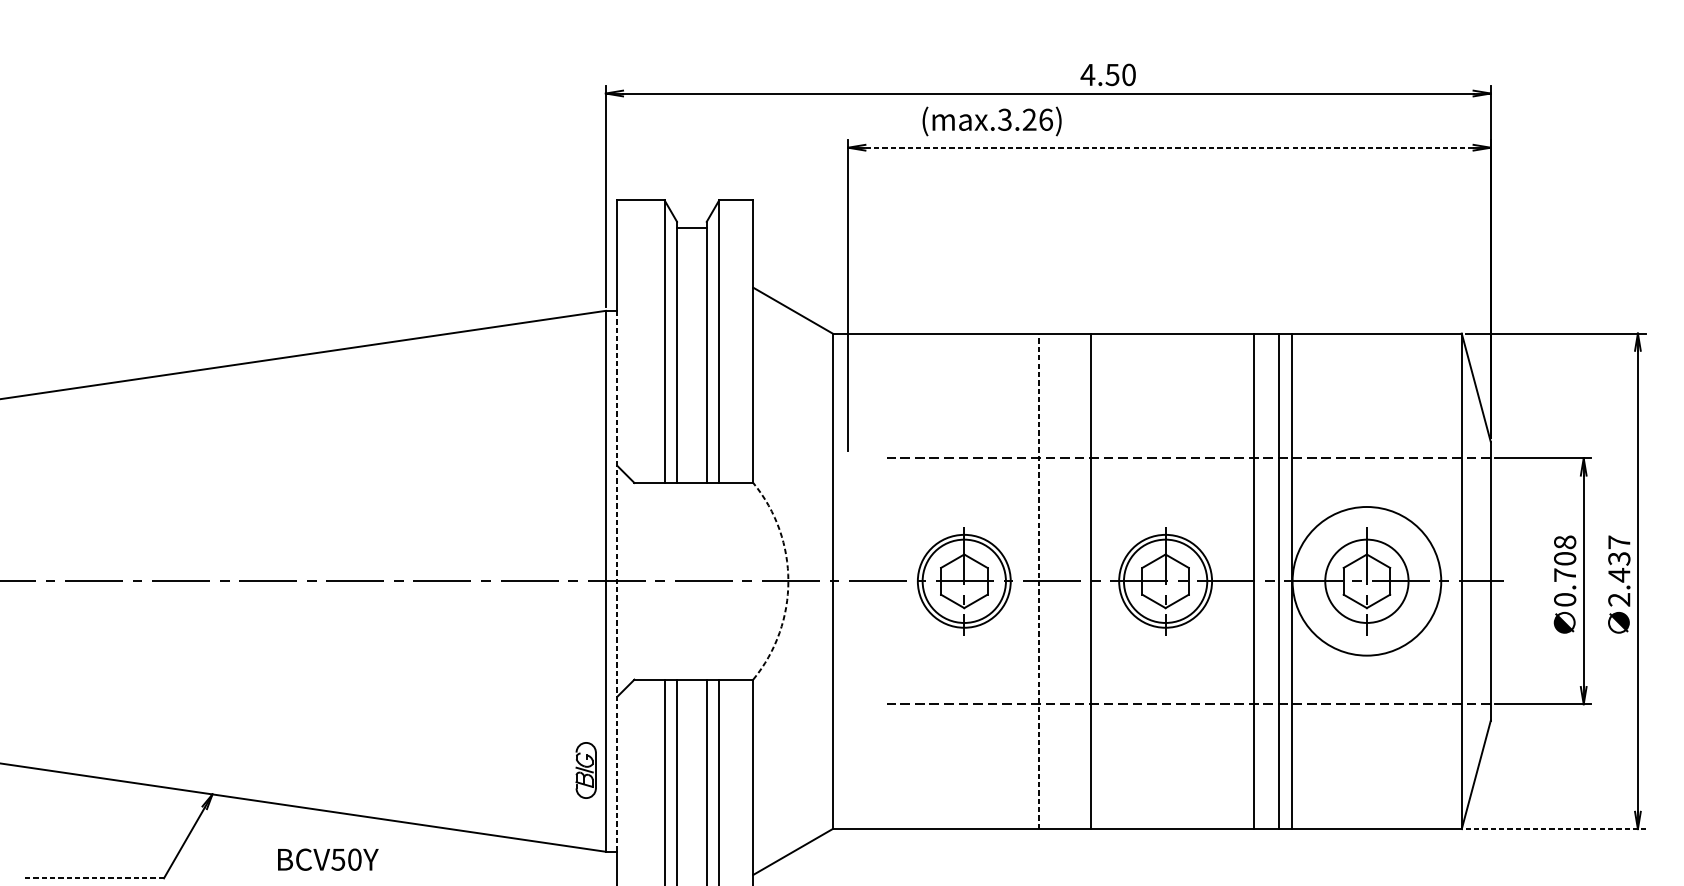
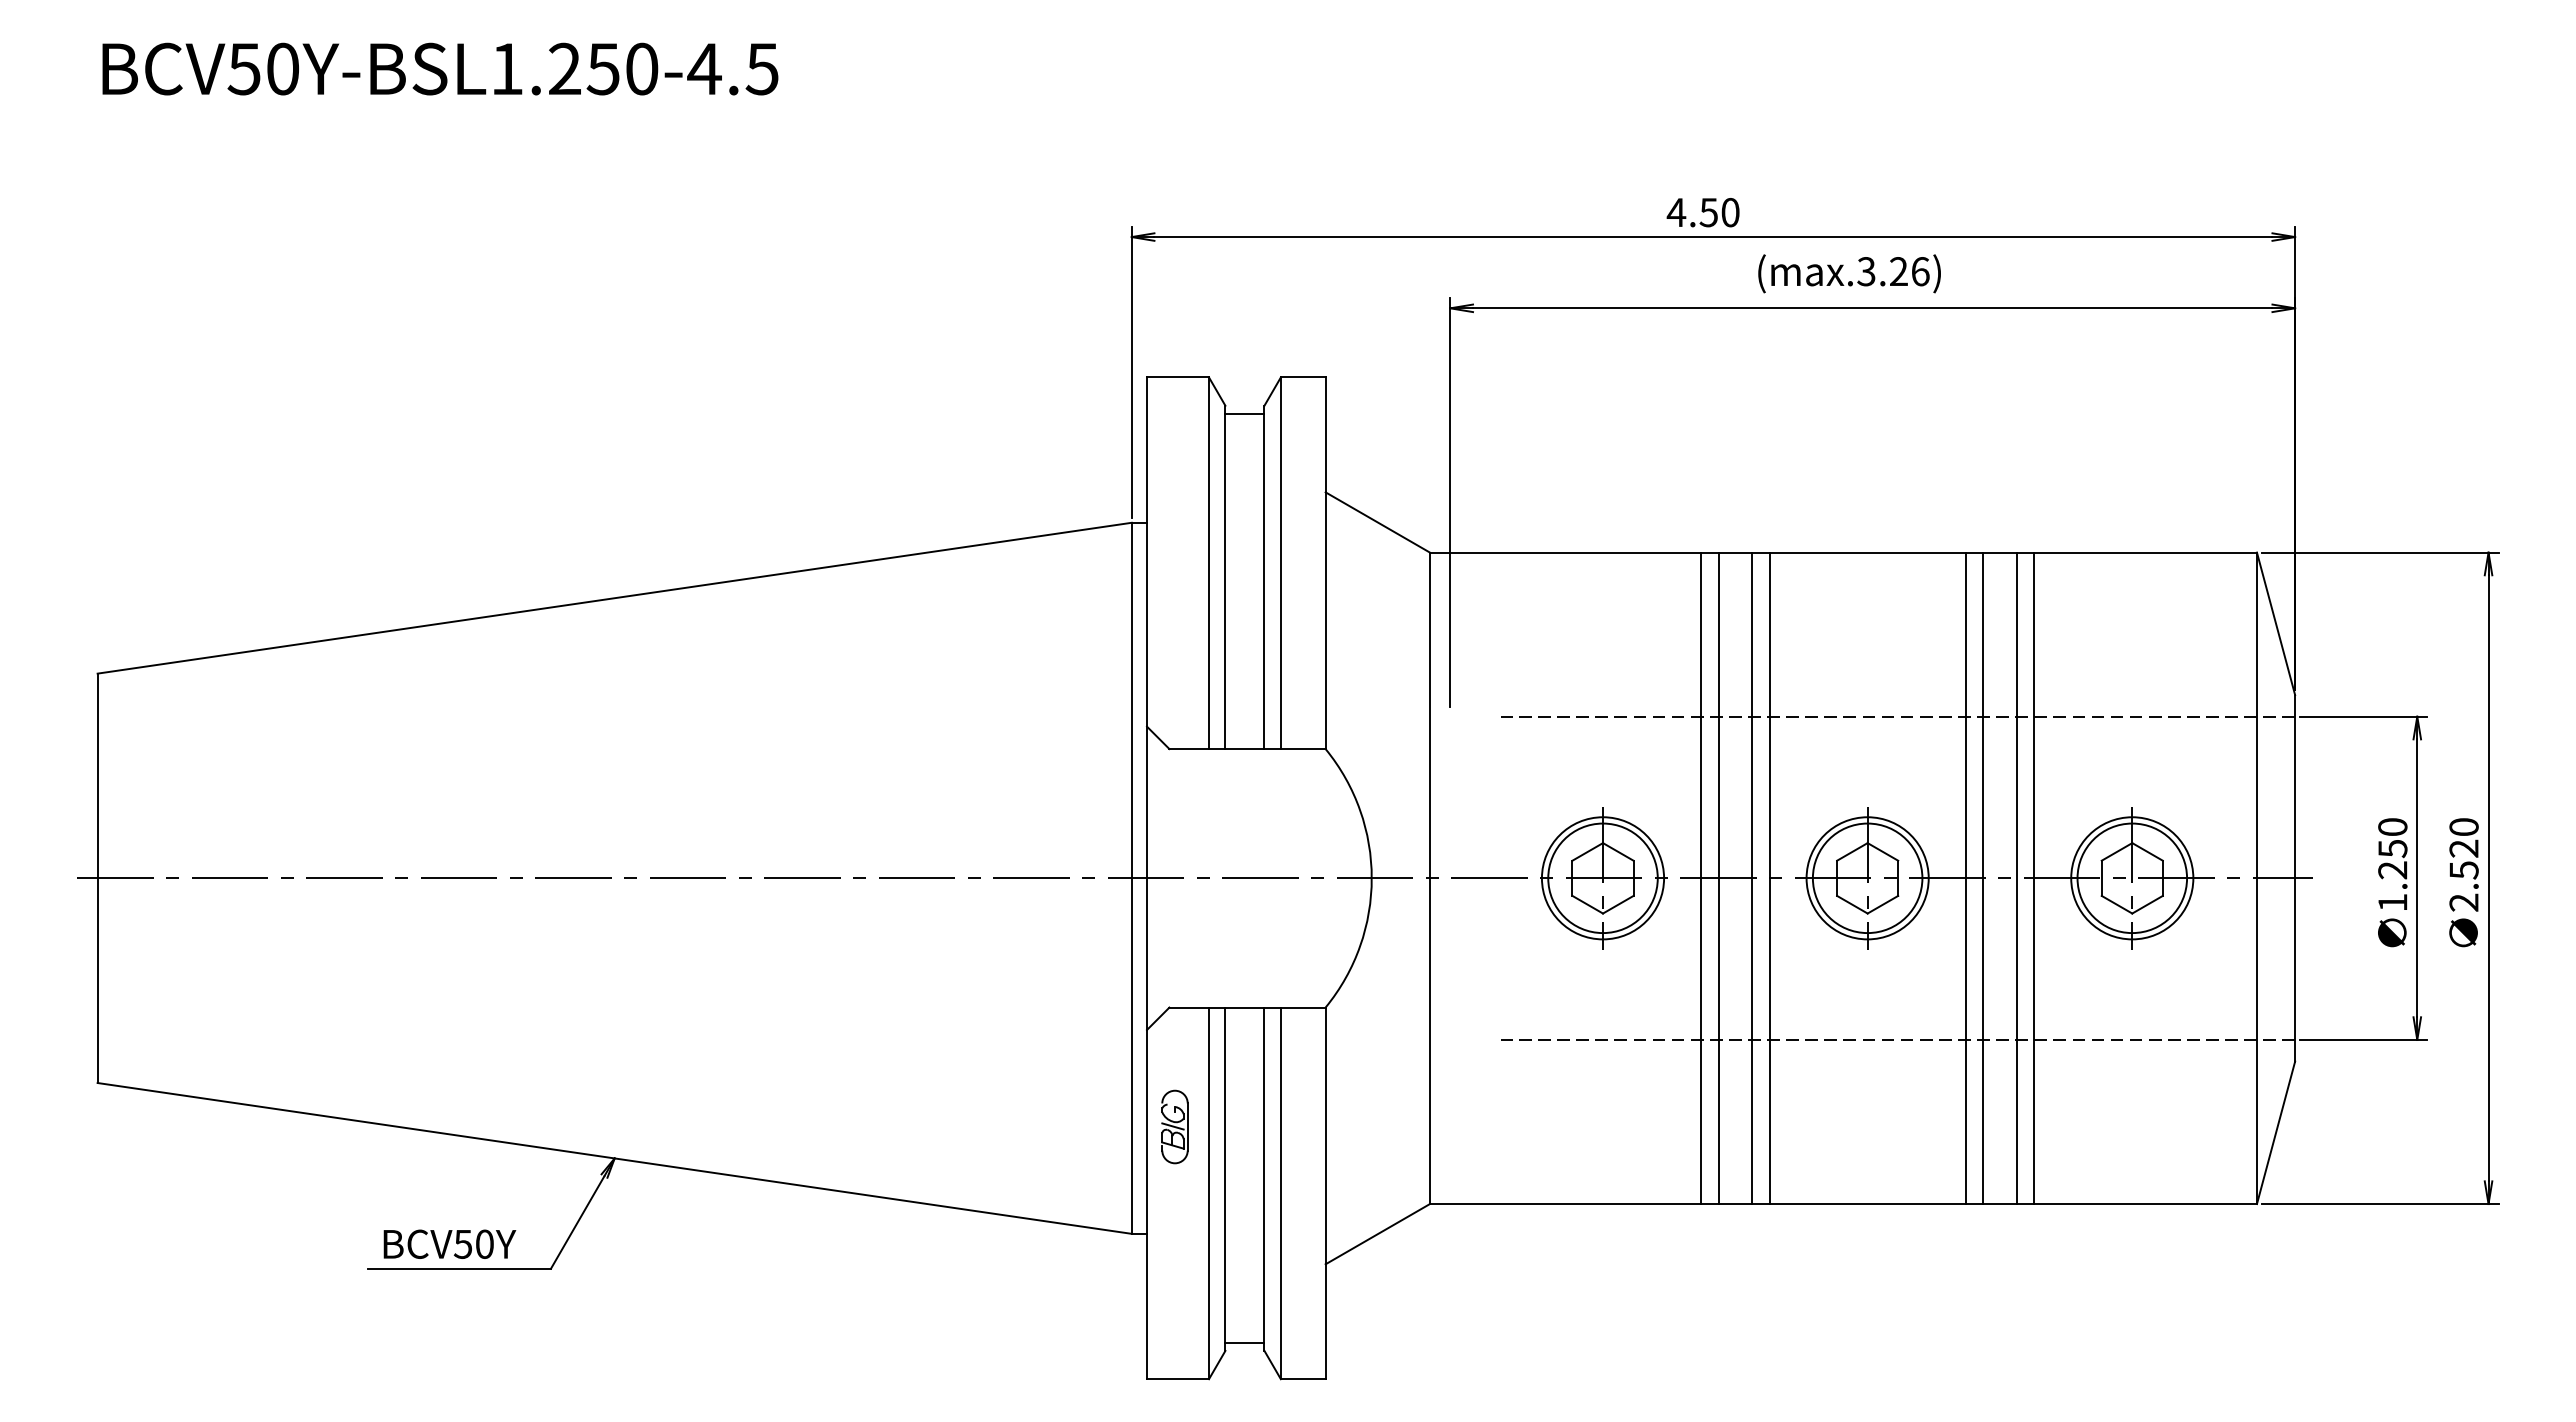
text: (1107, 74) -> (1702, 212), moved
text: (992, 121) -> (1849, 273), moved
line: (1169, 147) -> (1872, 308), dashed -> solid
text: (1618, 559) -> (2463, 849), 2.437 -> 2.520
text: (1564, 570) -> (2392, 864), 0.708 -> 1.250
line: (617, 581) -> (1147, 878), dashed -> solid
arc: (788, 581) -> (1371, 878), dashed -> solid
line: (1039, 581) -> (1701, 878), dashed -> solid
line: (1052, 581) -> (1718, 878), added
line: (1077, 581) -> (1751, 878), added
line: (1240, 581) -> (1965, 878), added
circle: (1367, 581) -> (2132, 878), size x0.62
part: (585, 770) -> (1174, 1126), moved
line: (1555, 829) -> (2380, 1204), dashed -> solid
text: (327, 859) -> (449, 1243), moved
line: (94, 878) -> (459, 1268), dashed -> solid

